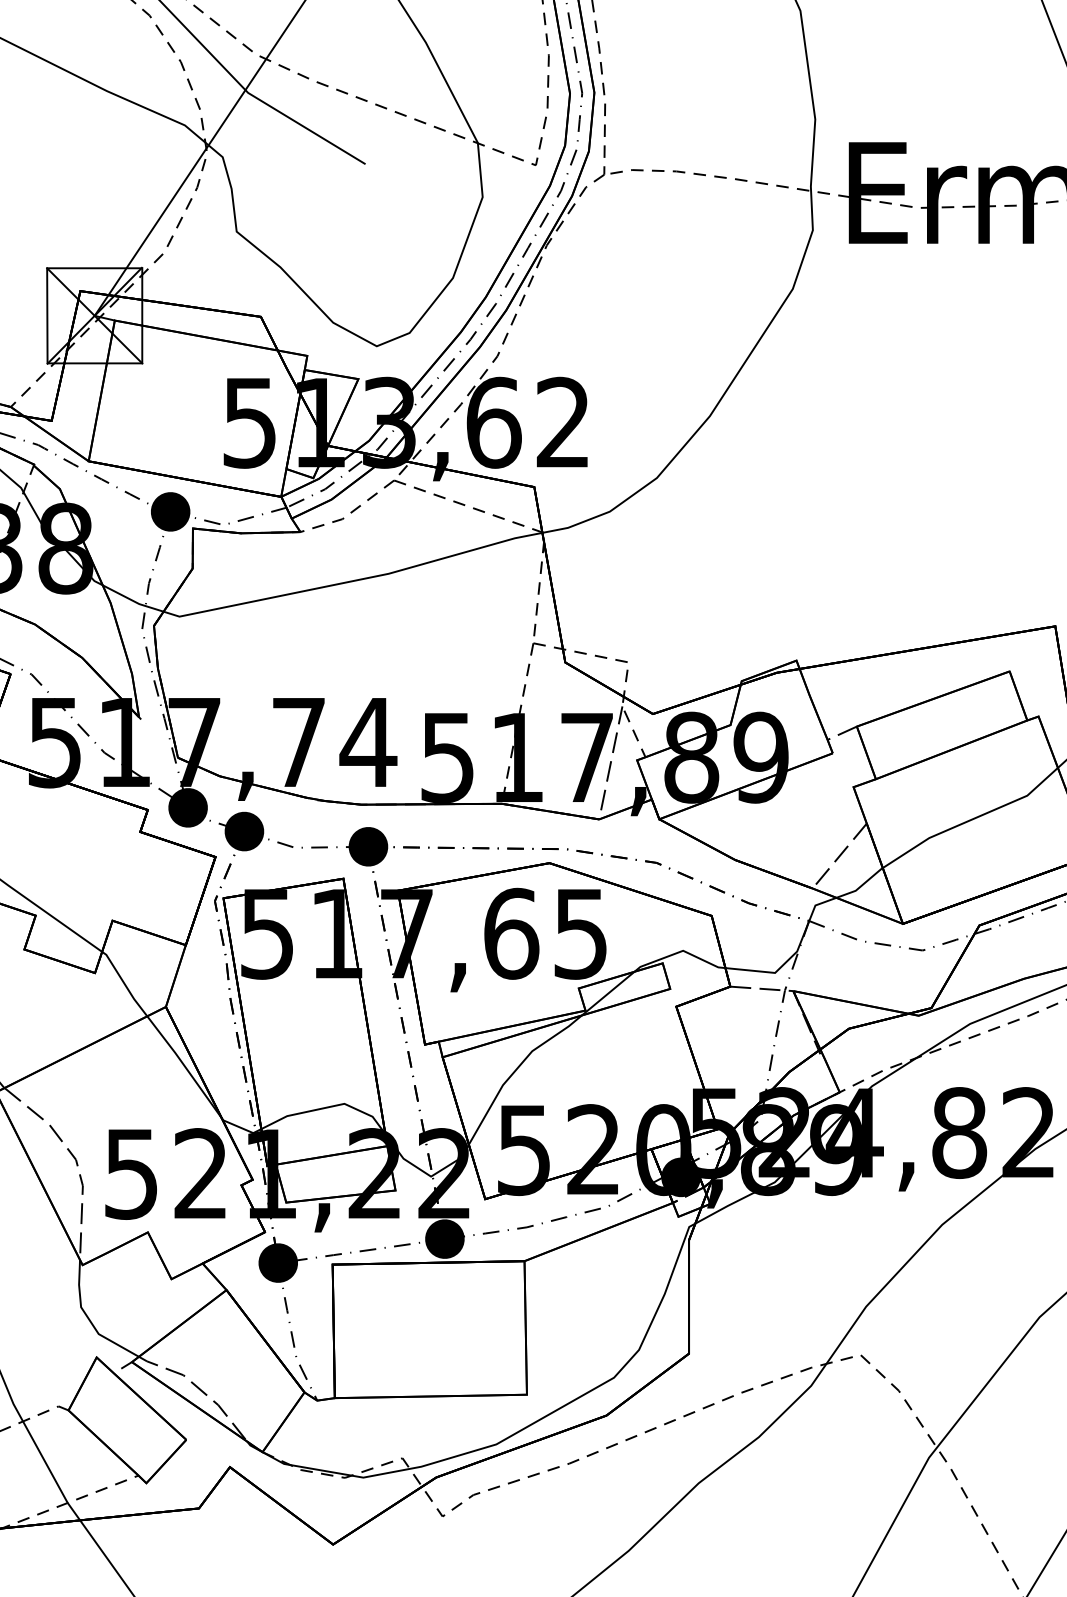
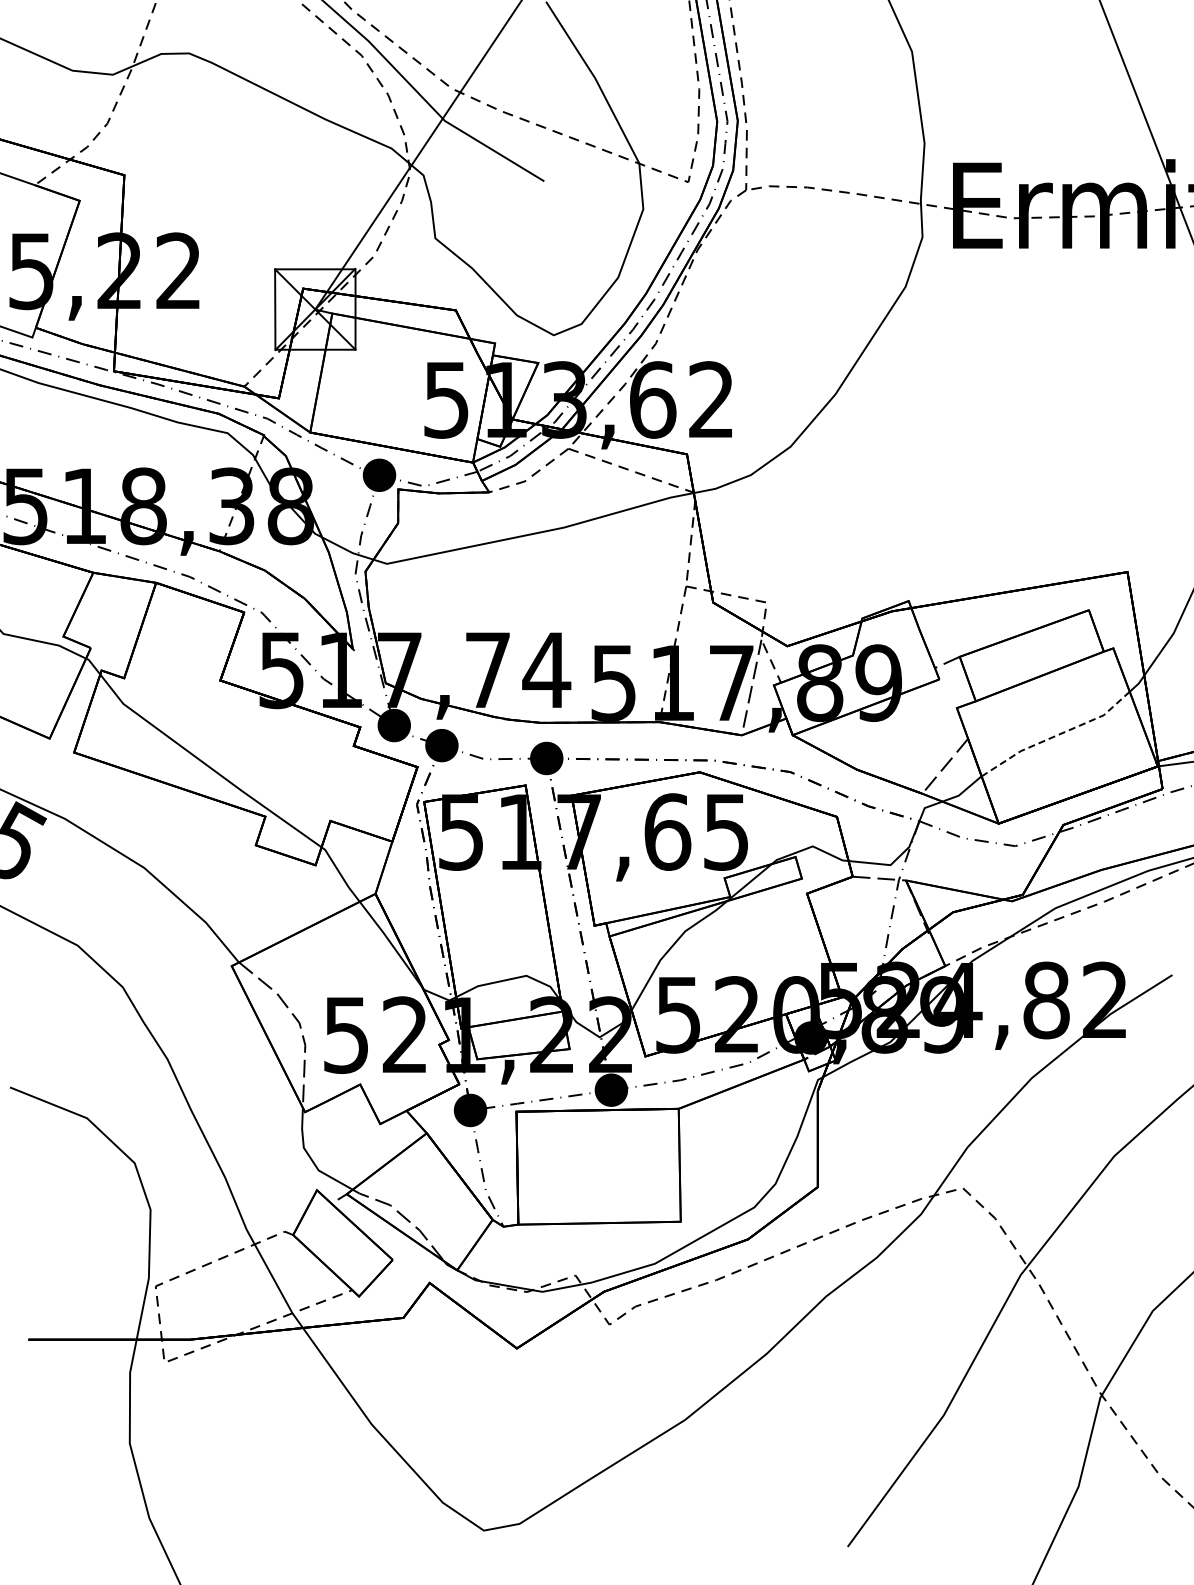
line: (972, 819) -> (1057, 735), solid -> dashed

